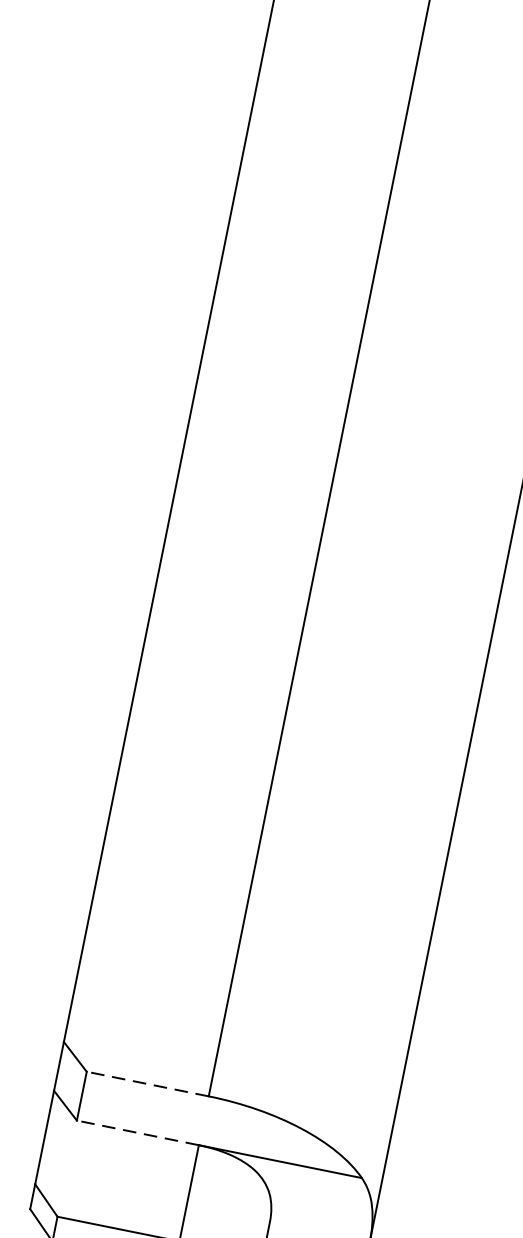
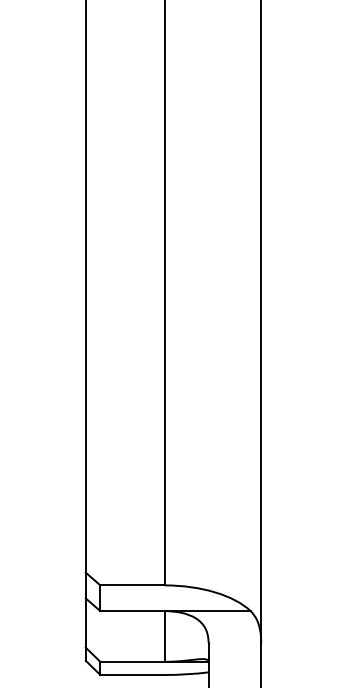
line: (147, 1084) -> (132, 585), dashed -> solid
line: (137, 1133) -> (132, 611), dashed -> solid

